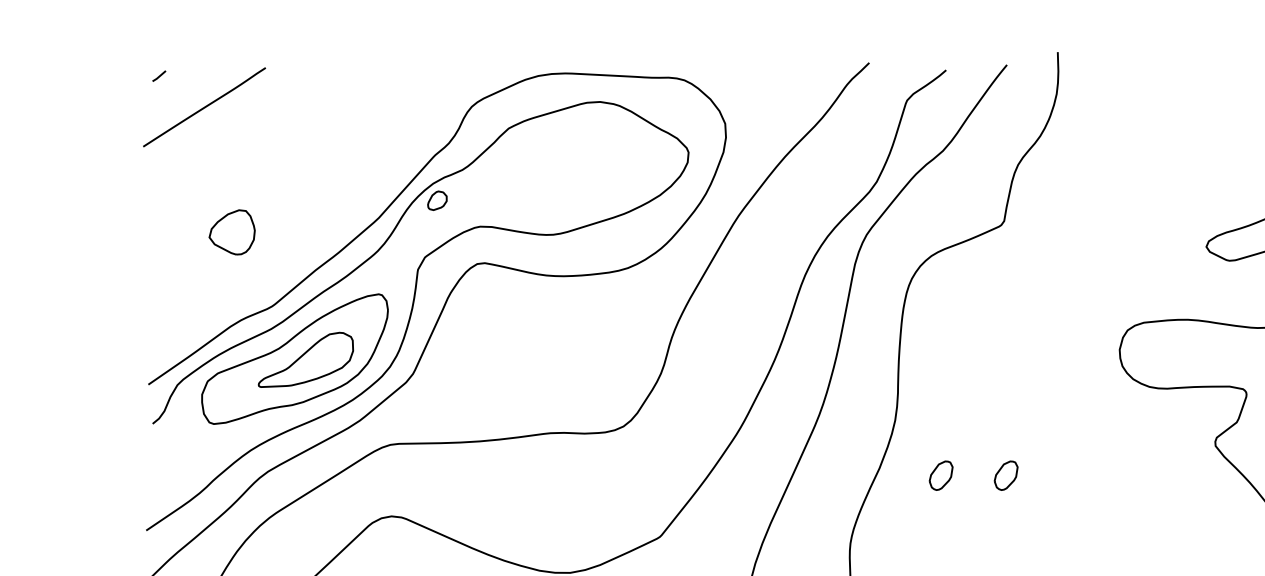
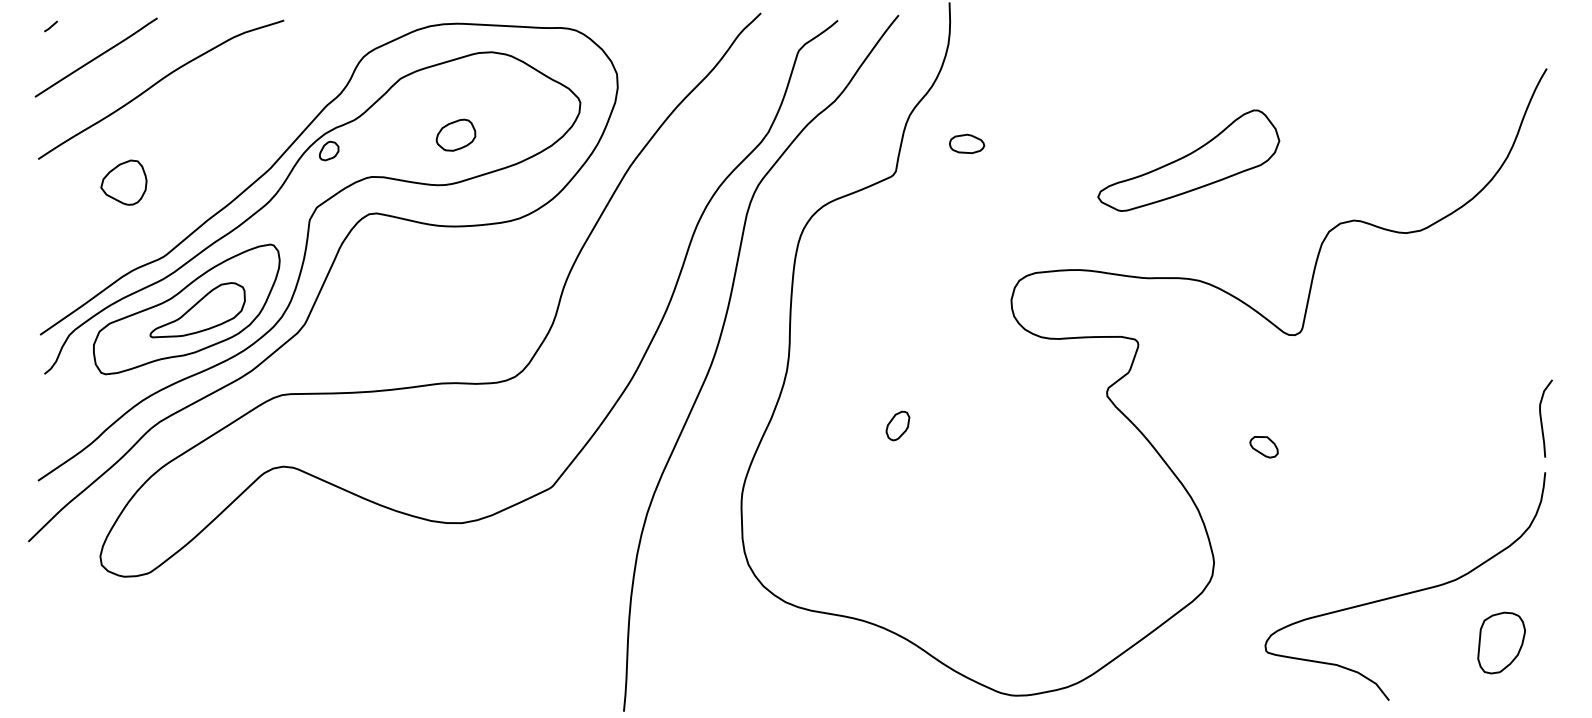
curve: (264, 134) -> (156, 84), added
part: (563, 184) -> (455, 134), added
part: (1075, 193) -> (967, 143), added
part: (940, 475) -> (832, 425), removed

